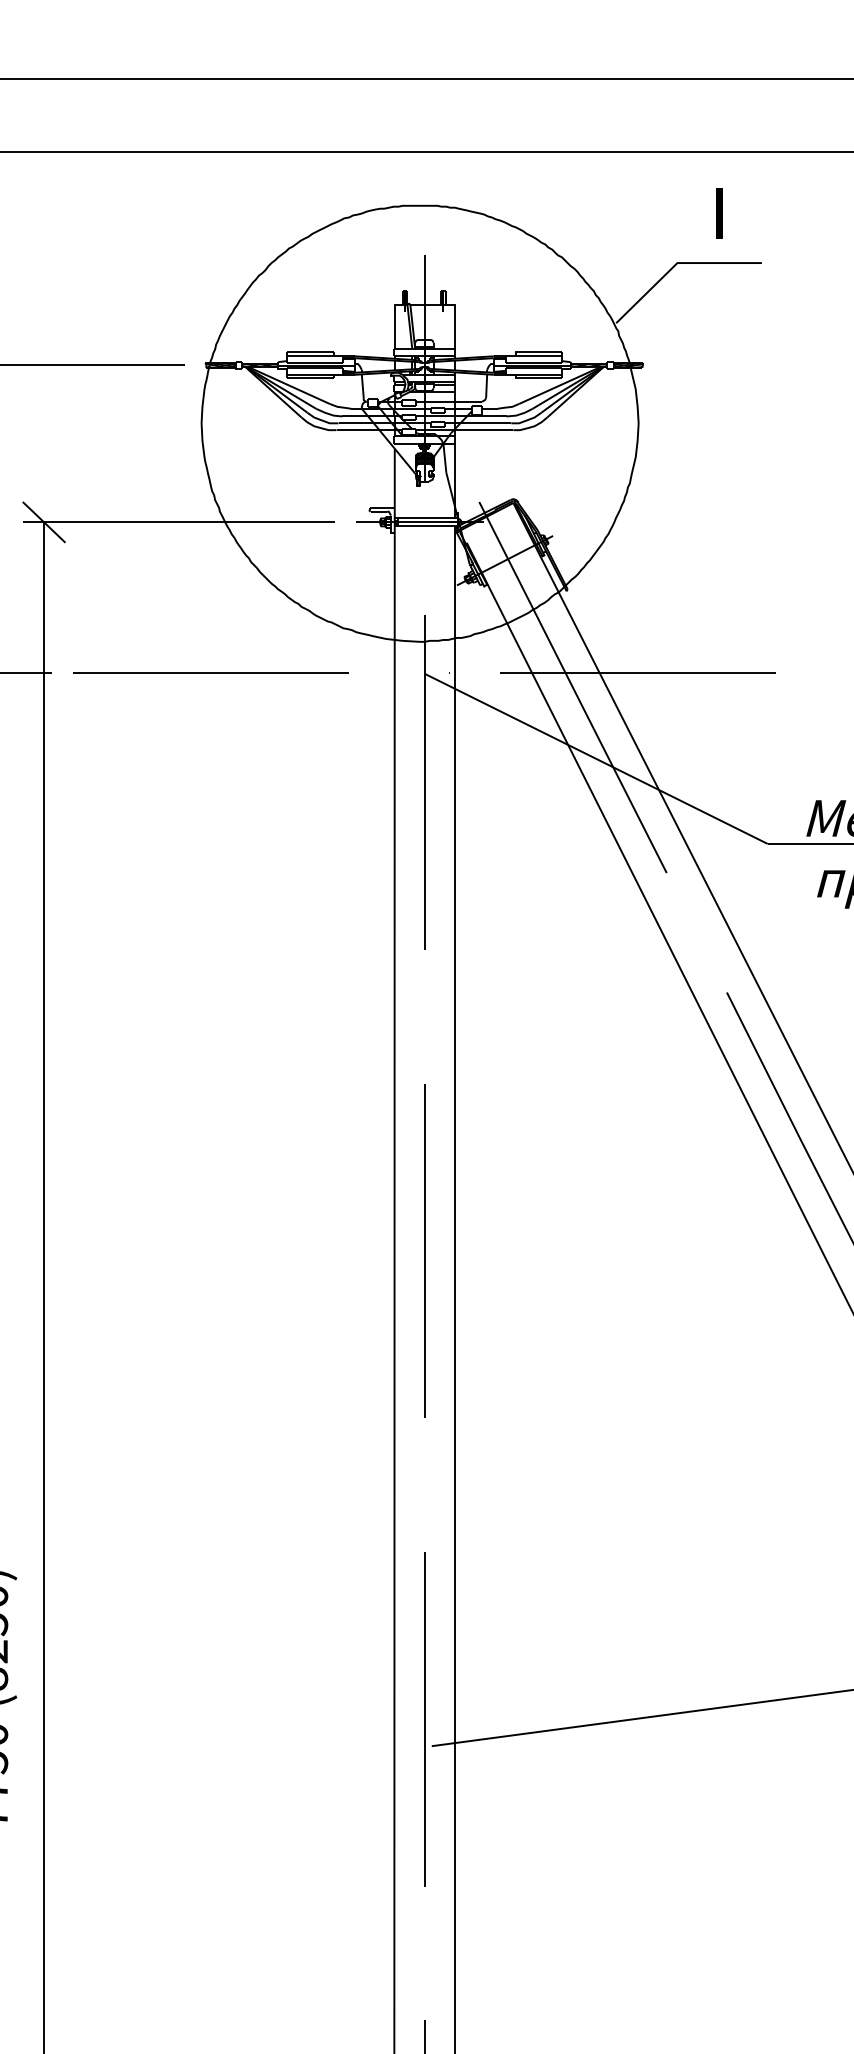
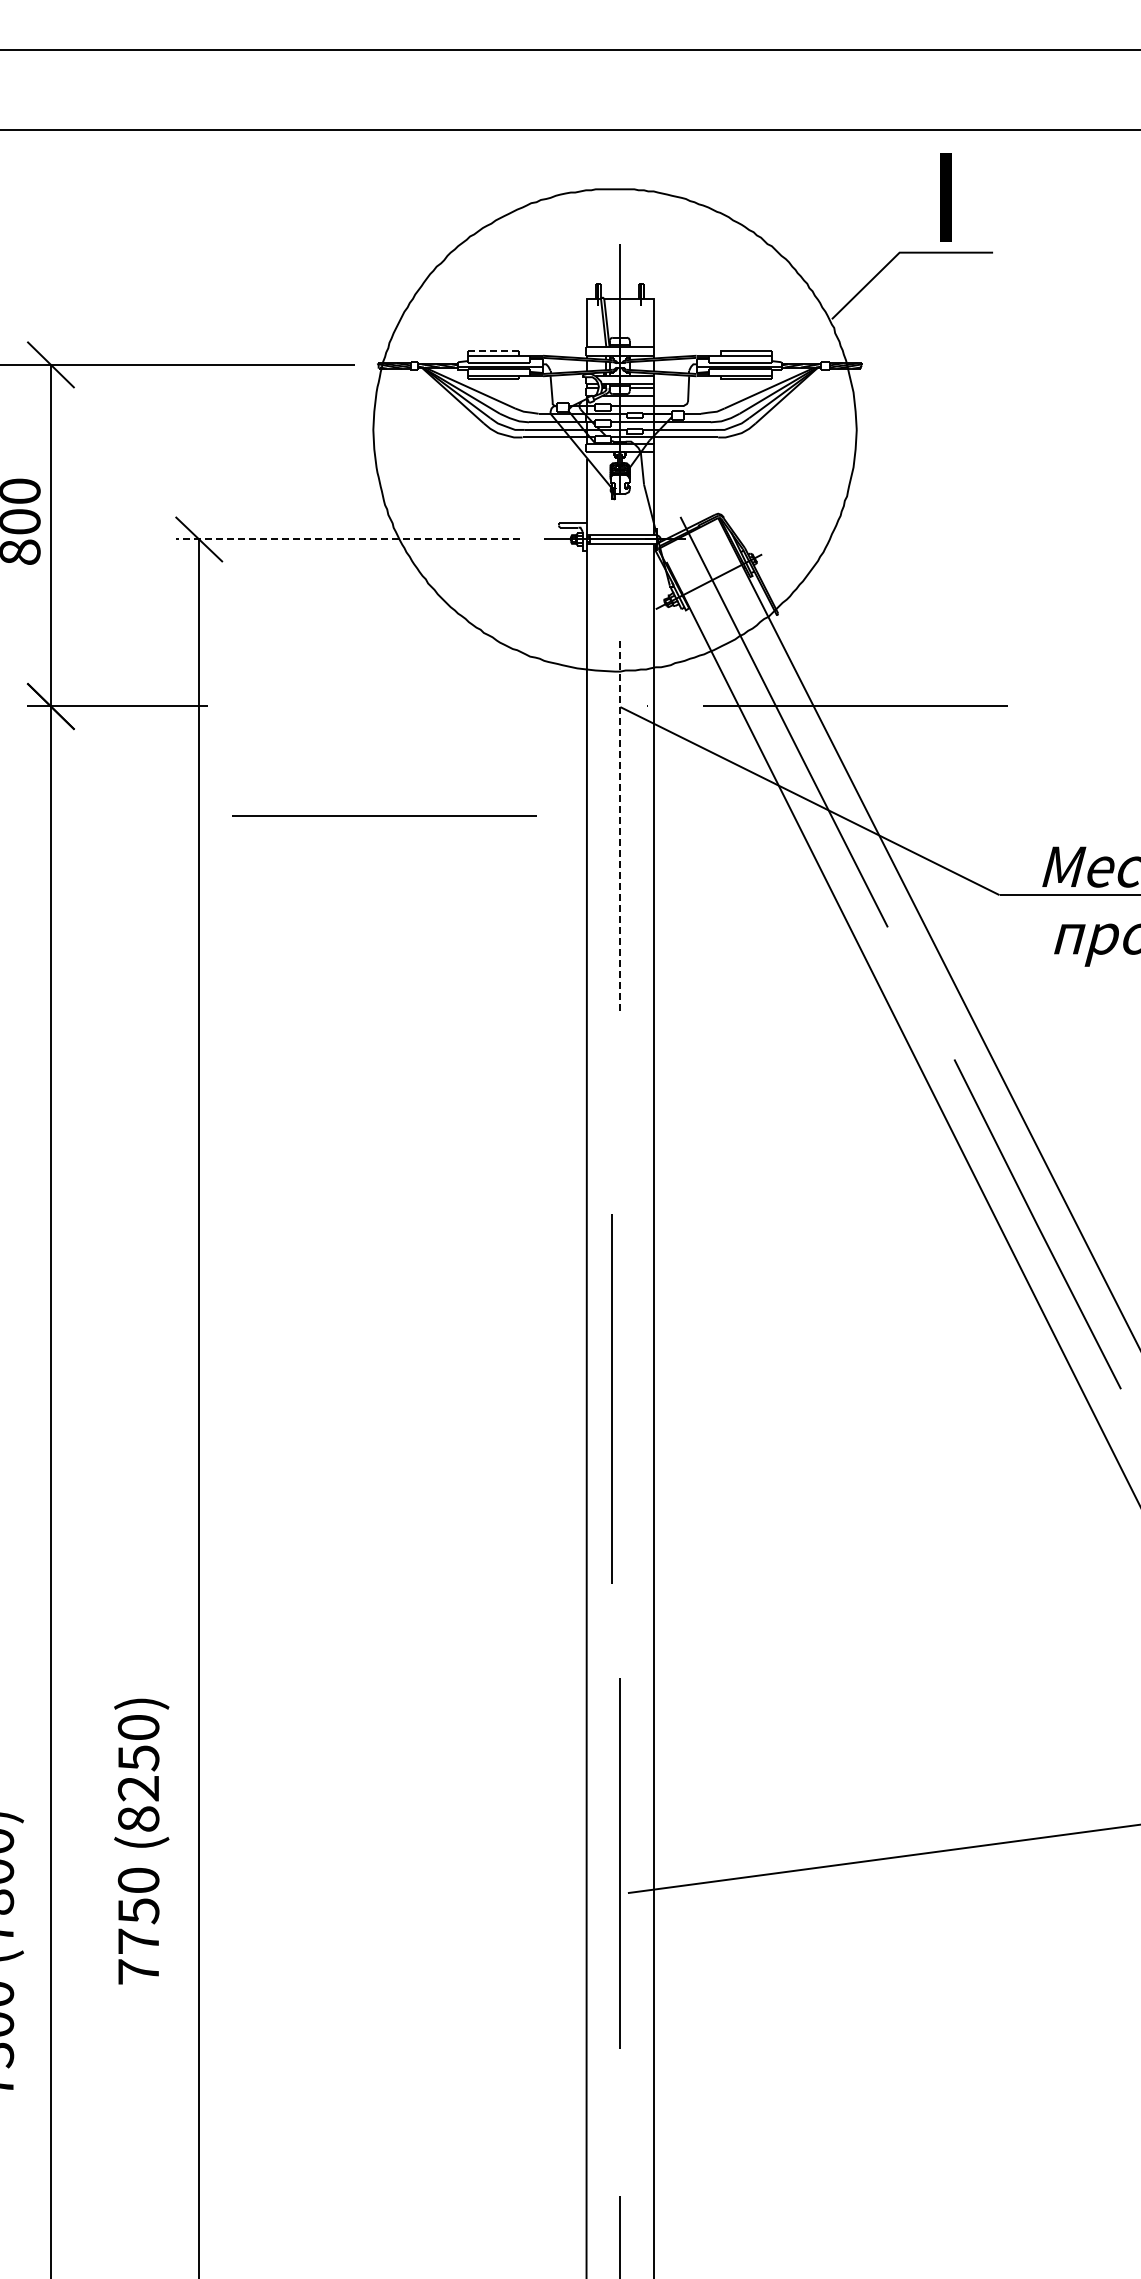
part: (719, 213) -> (946, 197), size x1.6
line: (310, 352) -> (493, 351), solid -> dashed
line: (178, 522) -> (347, 539), solid -> dashed
line: (211, 672) -> (384, 815), moved
line: (425, 782) -> (620, 827), solid -> dashed
line: (424, 1250) -> (611, 1398), moved

